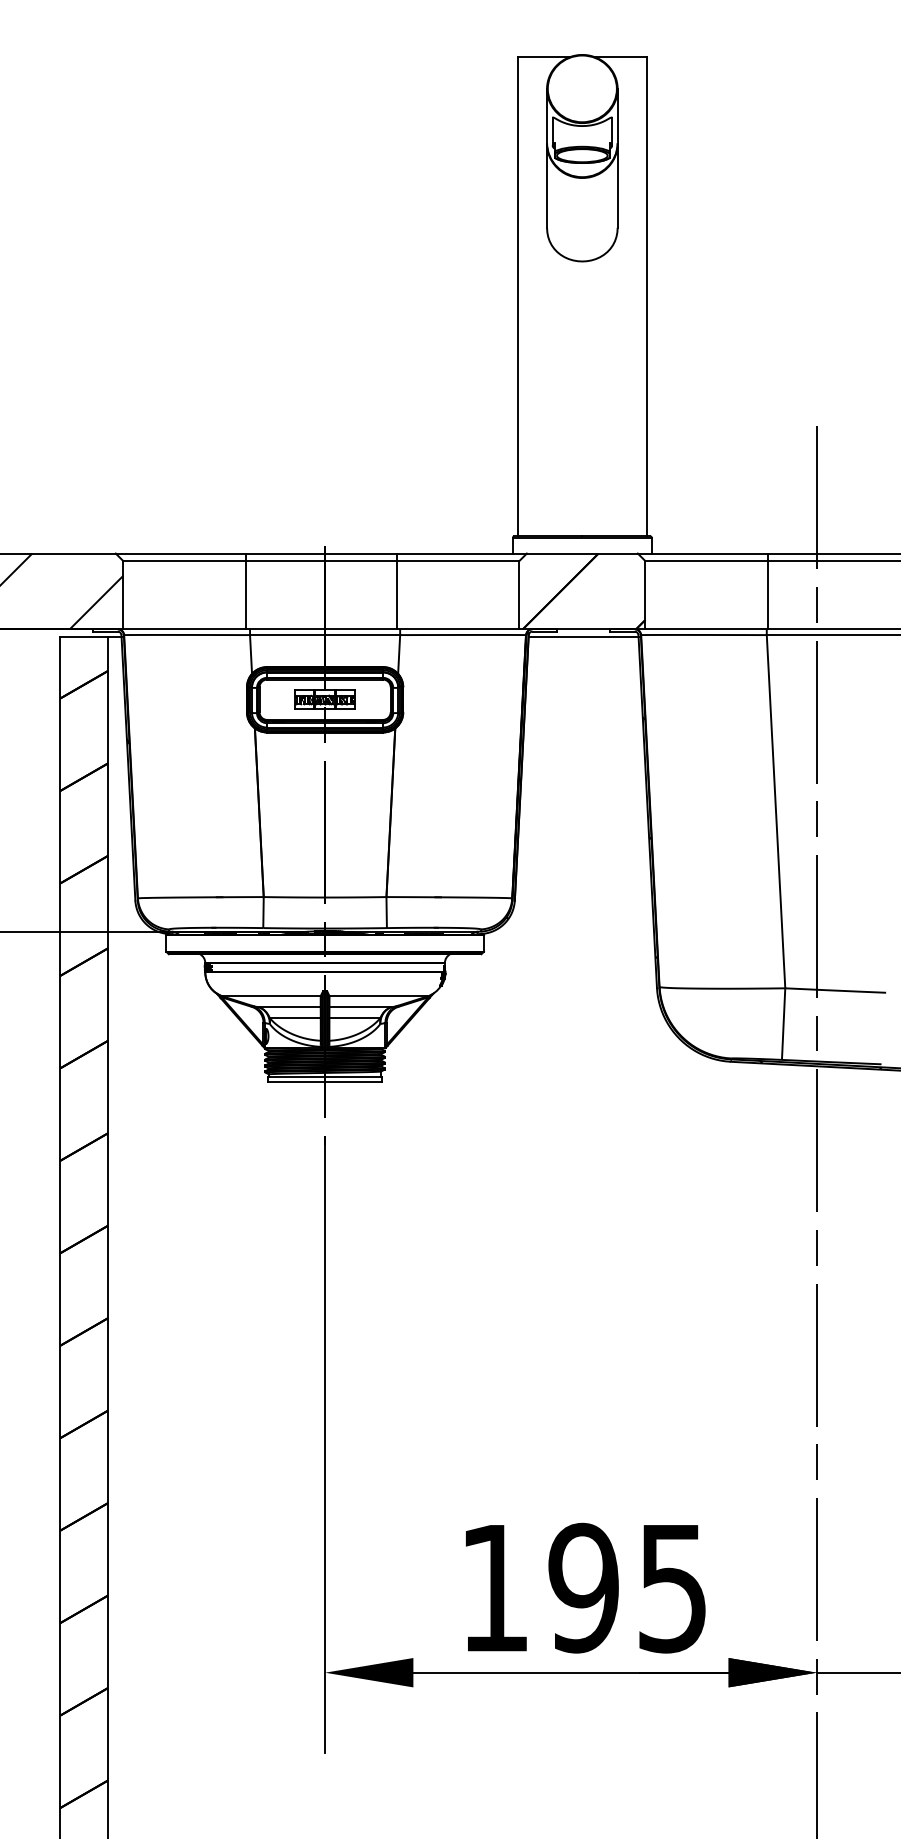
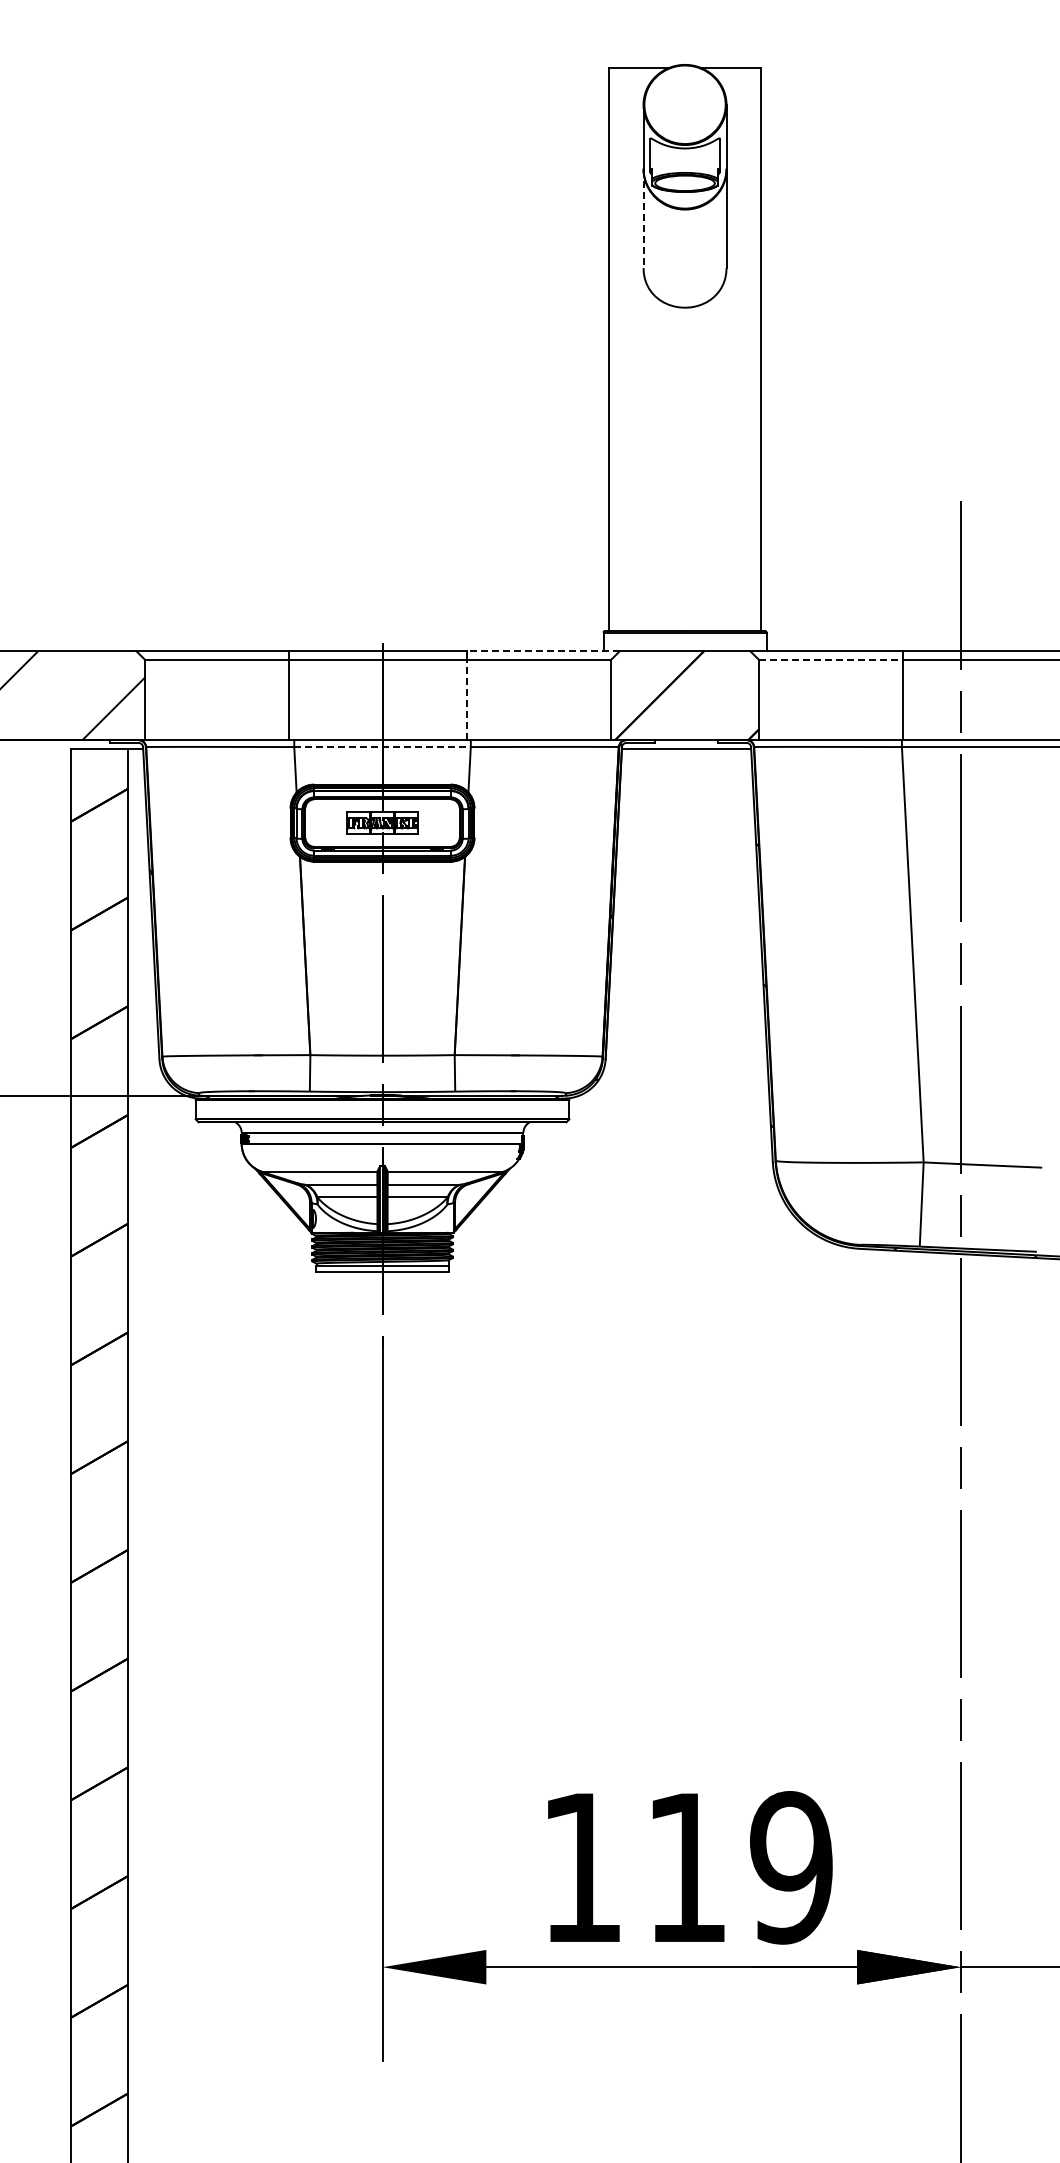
line: (547, 186) -> (643, 219), solid -> dashed
line: (461, 553) -> (542, 651), solid -> dashed
line: (706, 561) -> (831, 660), solid -> dashed
line: (397, 594) -> (467, 699), solid -> dashed
line: (325, 635) -> (383, 747), solid -> dashed
text: (627, 1587) -> (738, 1867), 195 -> 119

